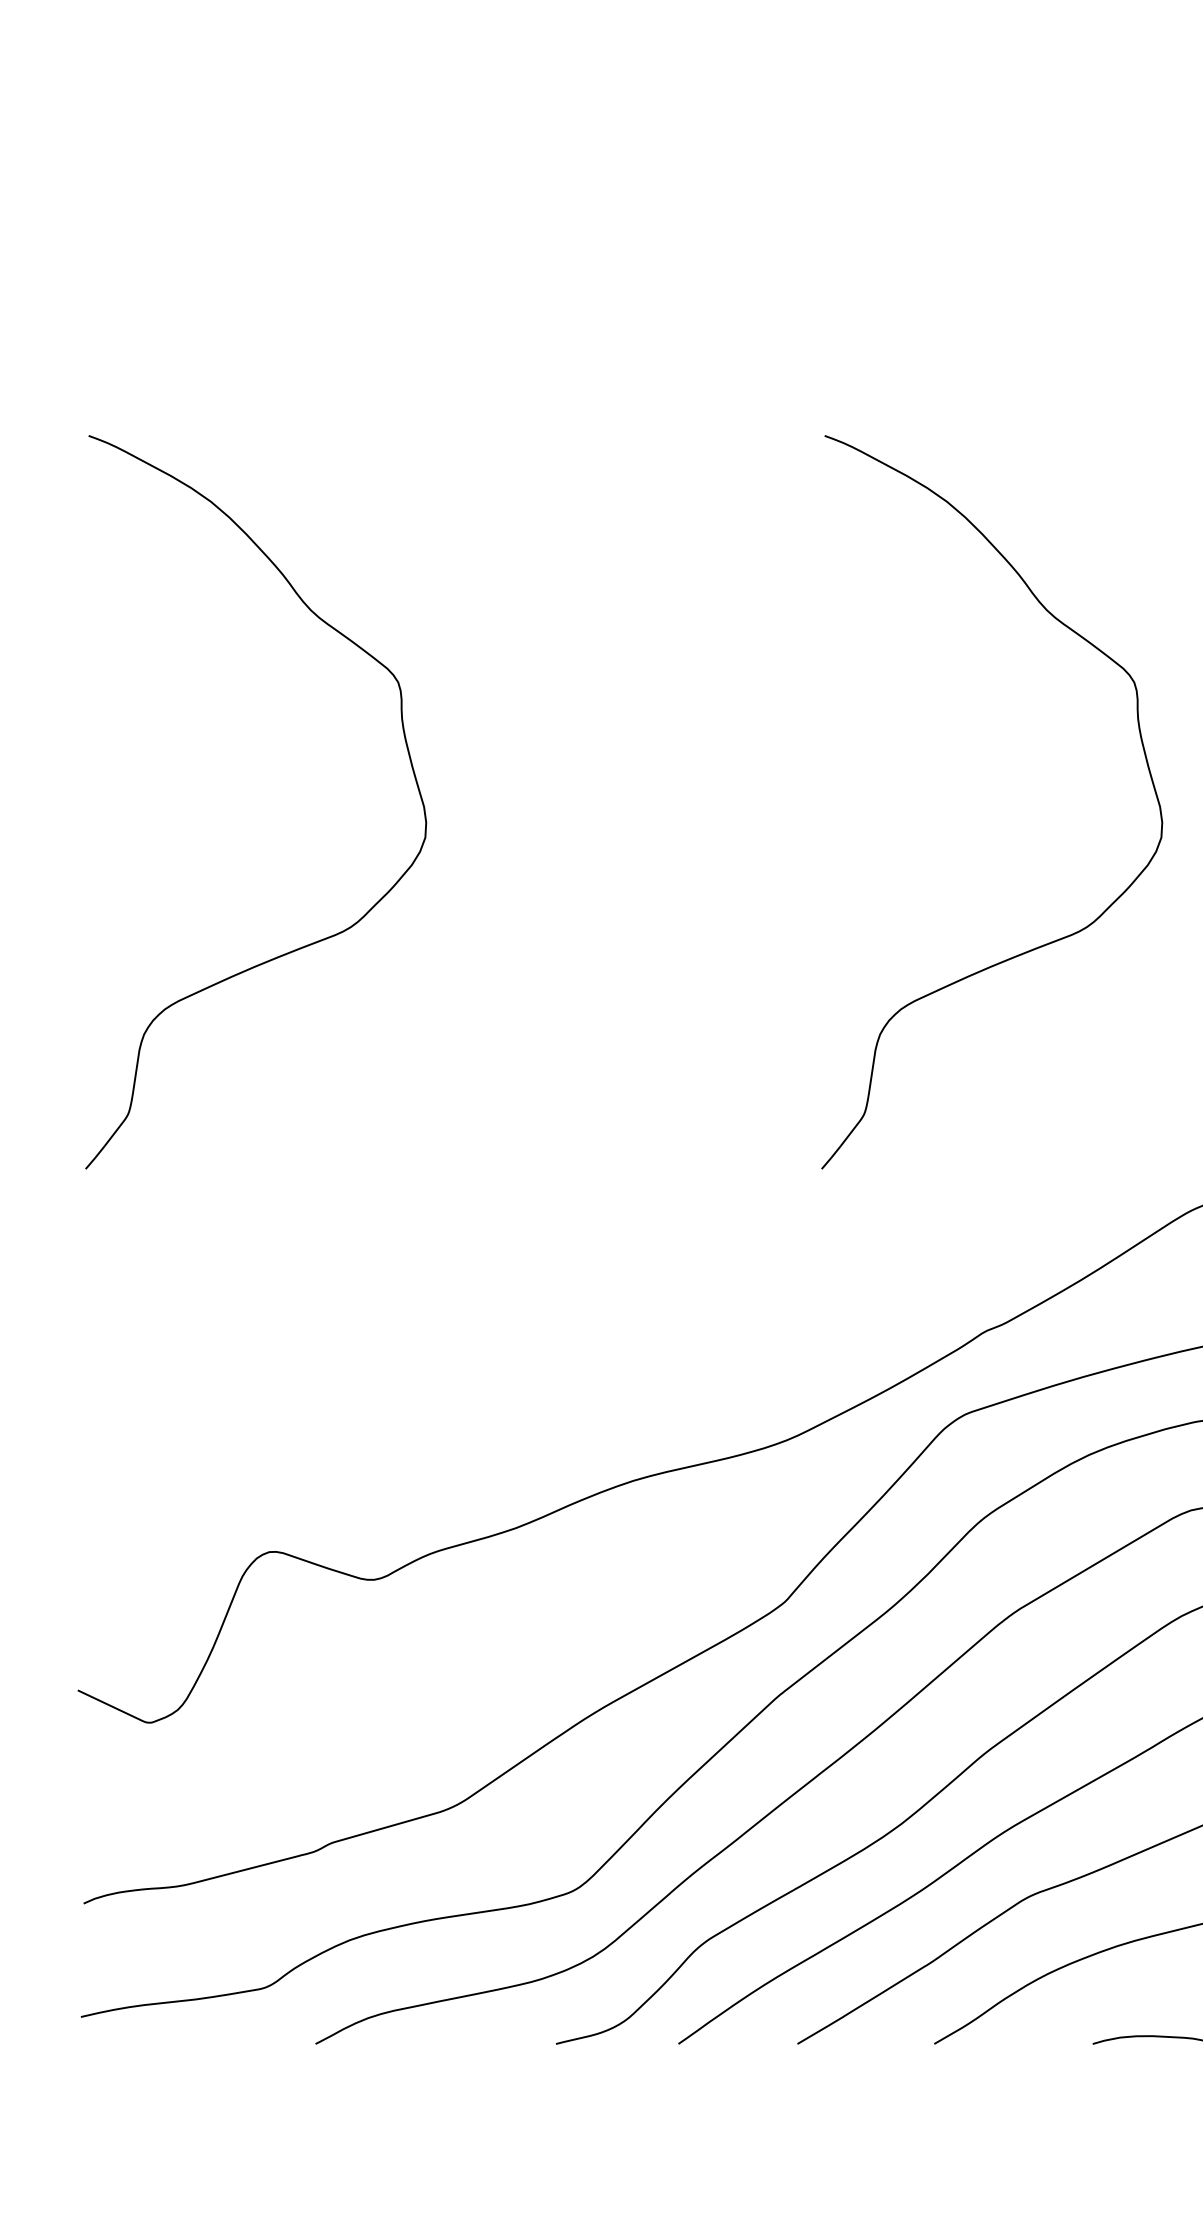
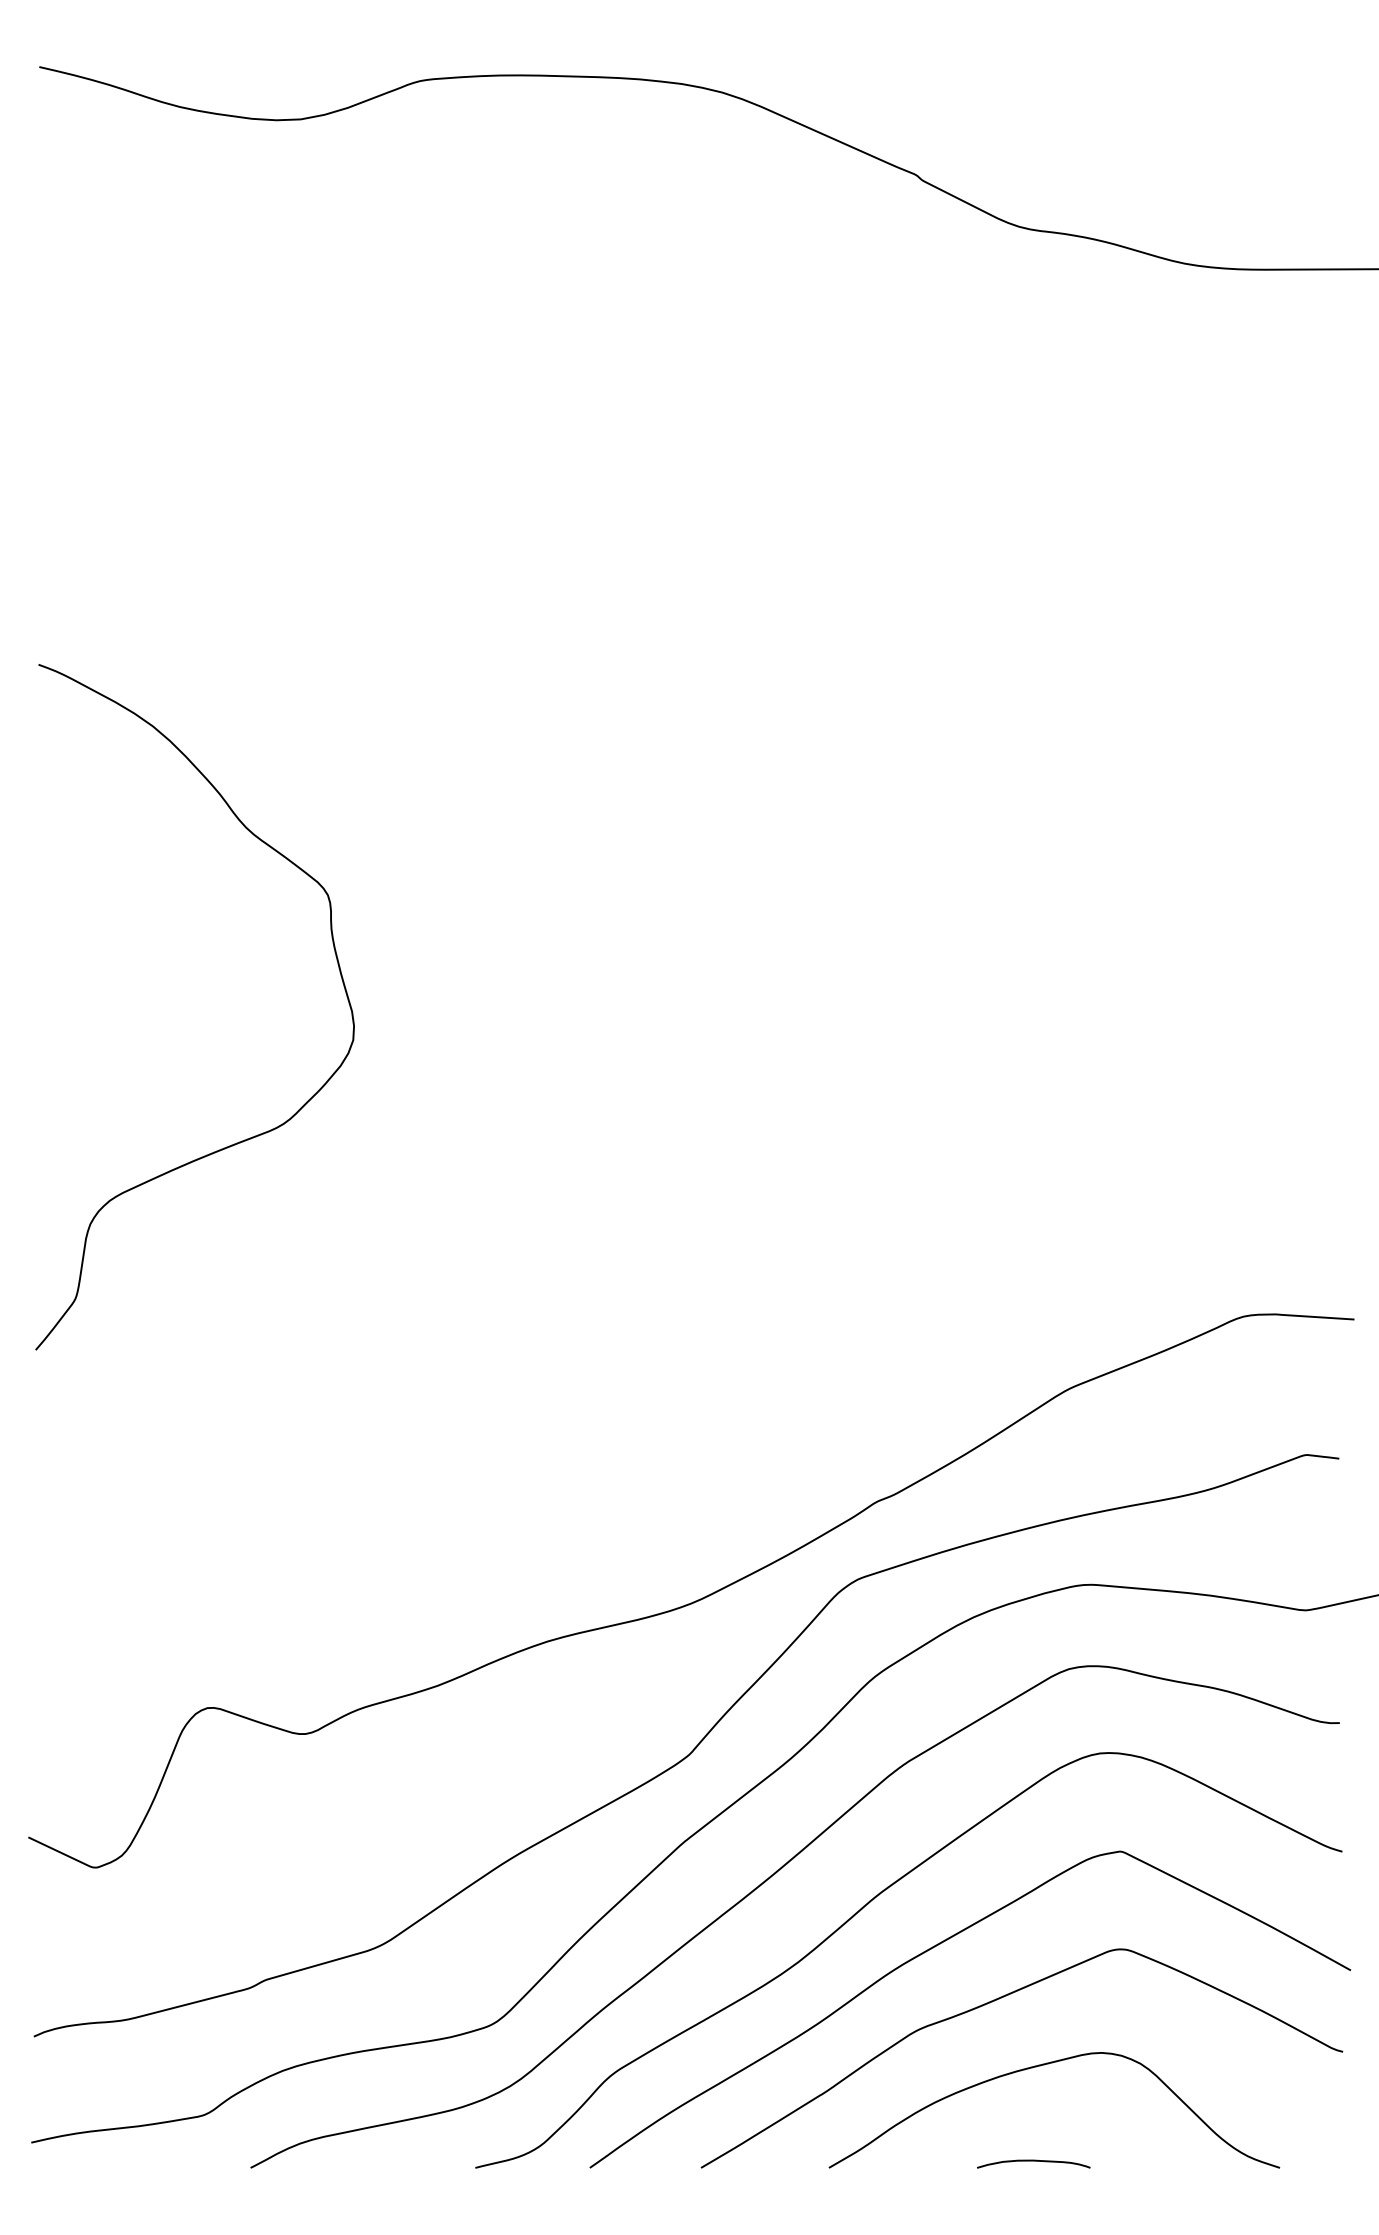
curve: (1041, 944) -> (929, 1140), removed

